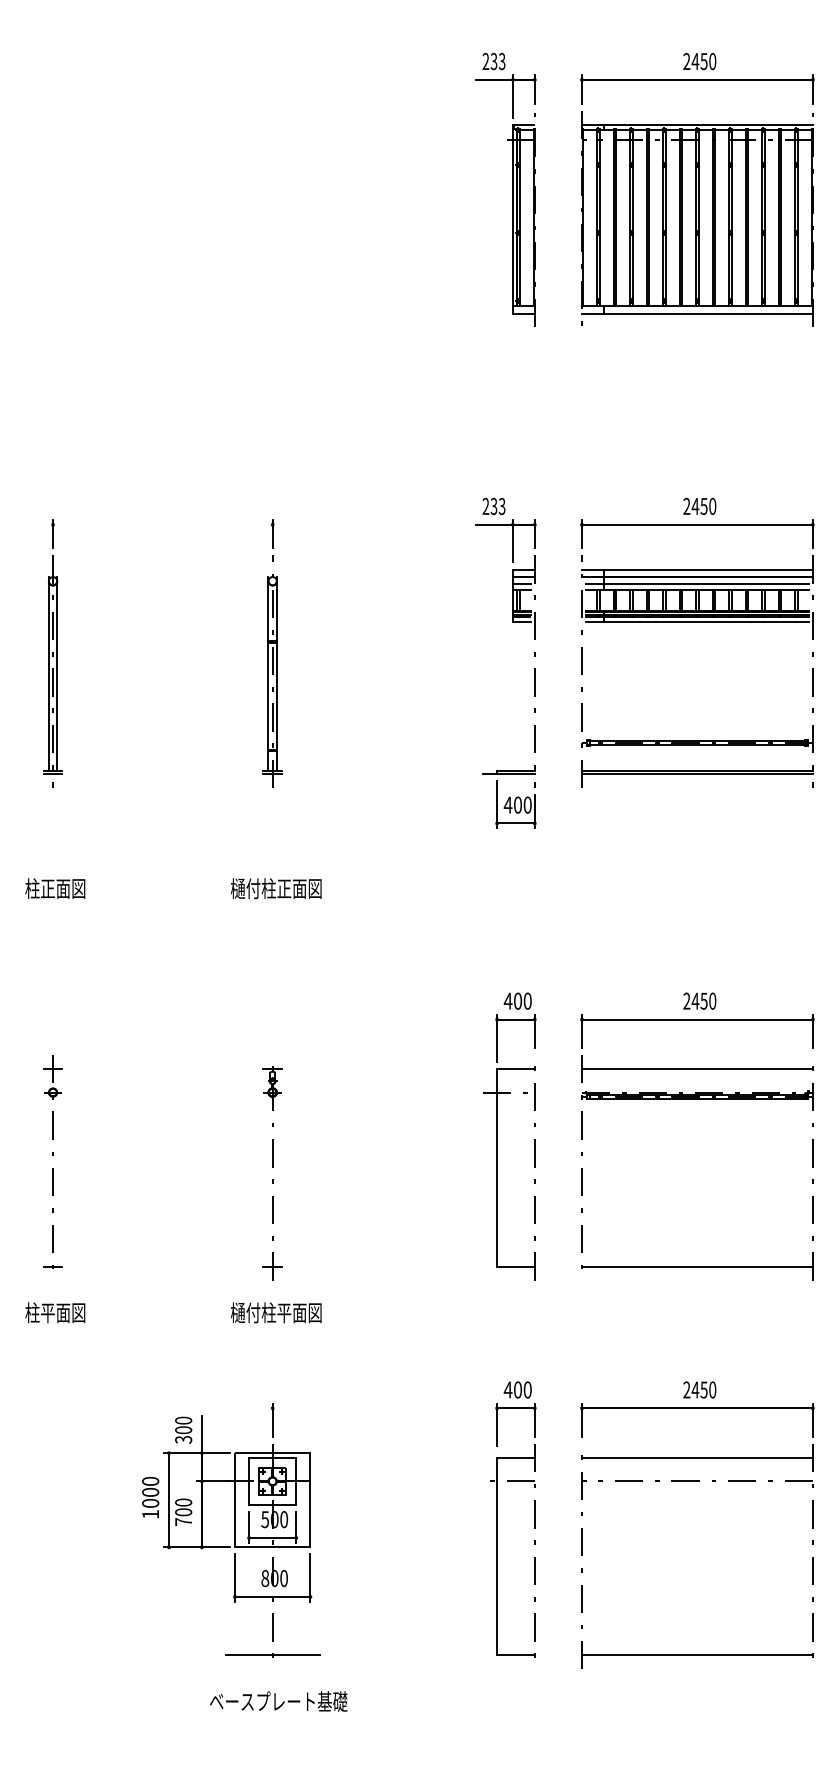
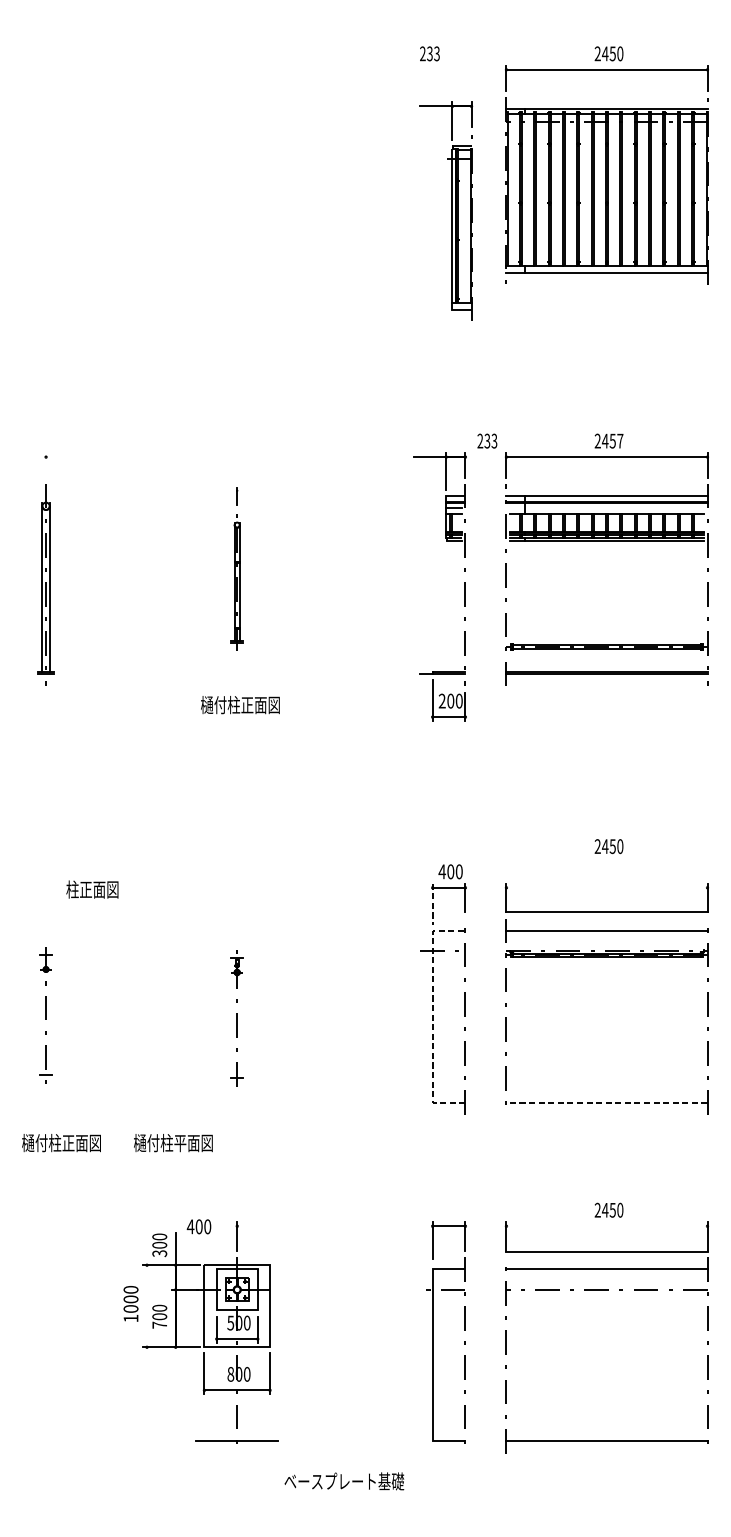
part: (512, 200) -> (452, 211), moved
text: (493, 505) -> (486, 440), moved
text: (712, 506) -> (620, 441), 2450 -> 2457
line: (53, 534) -> (46, 465), removed
line: (697, 583) -> (607, 508), removed
part: (272, 653) -> (237, 569), size x0.7
text: (507, 804) -> (441, 700), 400 -> 200
text: (55, 888) -> (92, 889), moved
text: (276, 888) -> (240, 704), moved
text: (699, 1000) -> (608, 845), moved
line: (696, 1019) -> (606, 912), moved
line: (497, 1038) -> (432, 904), solid -> dashed
part: (52, 1161) -> (45, 1011), size x0.7
line: (497, 1167) -> (432, 1016), solid -> dashed
part: (272, 1173) -> (237, 1021), size x0.7
line: (696, 1266) -> (606, 1102), solid -> dashed
text: (70, 1312) -> (61, 1142), 柱平面図 -> 樋付柱正面図
text: (276, 1312) -> (173, 1142), moved
text: (517, 1389) -> (198, 1226), moved
line: (696, 1408) -> (606, 1251), moved
line: (169, 1500) -> (147, 1306), removed
text: (278, 1701) -> (344, 1481), moved

